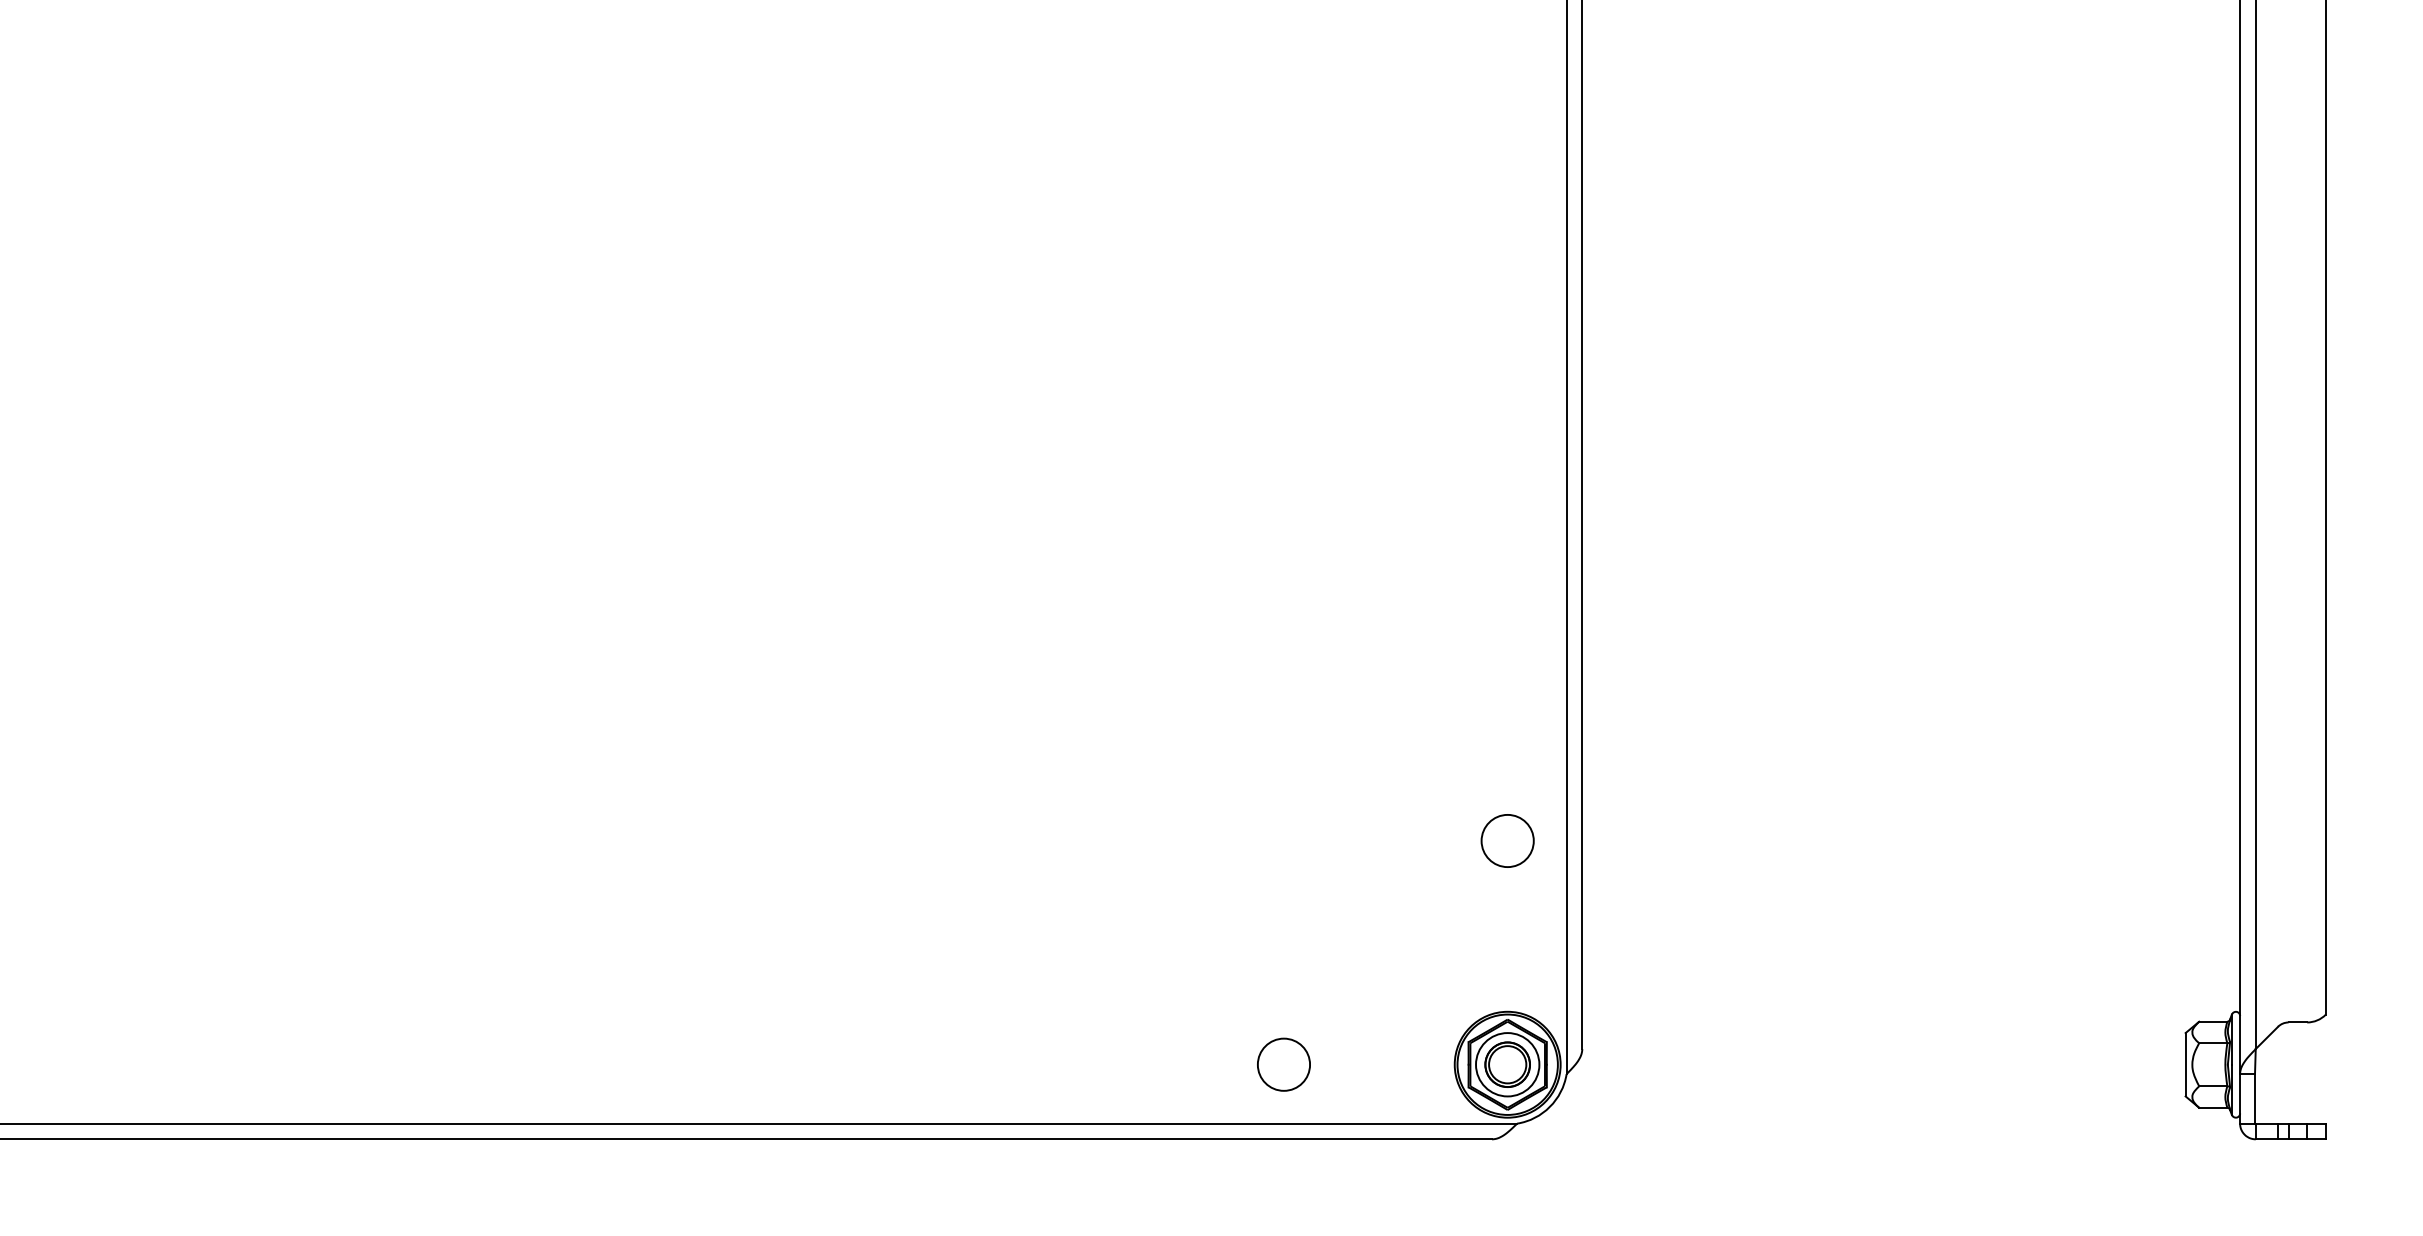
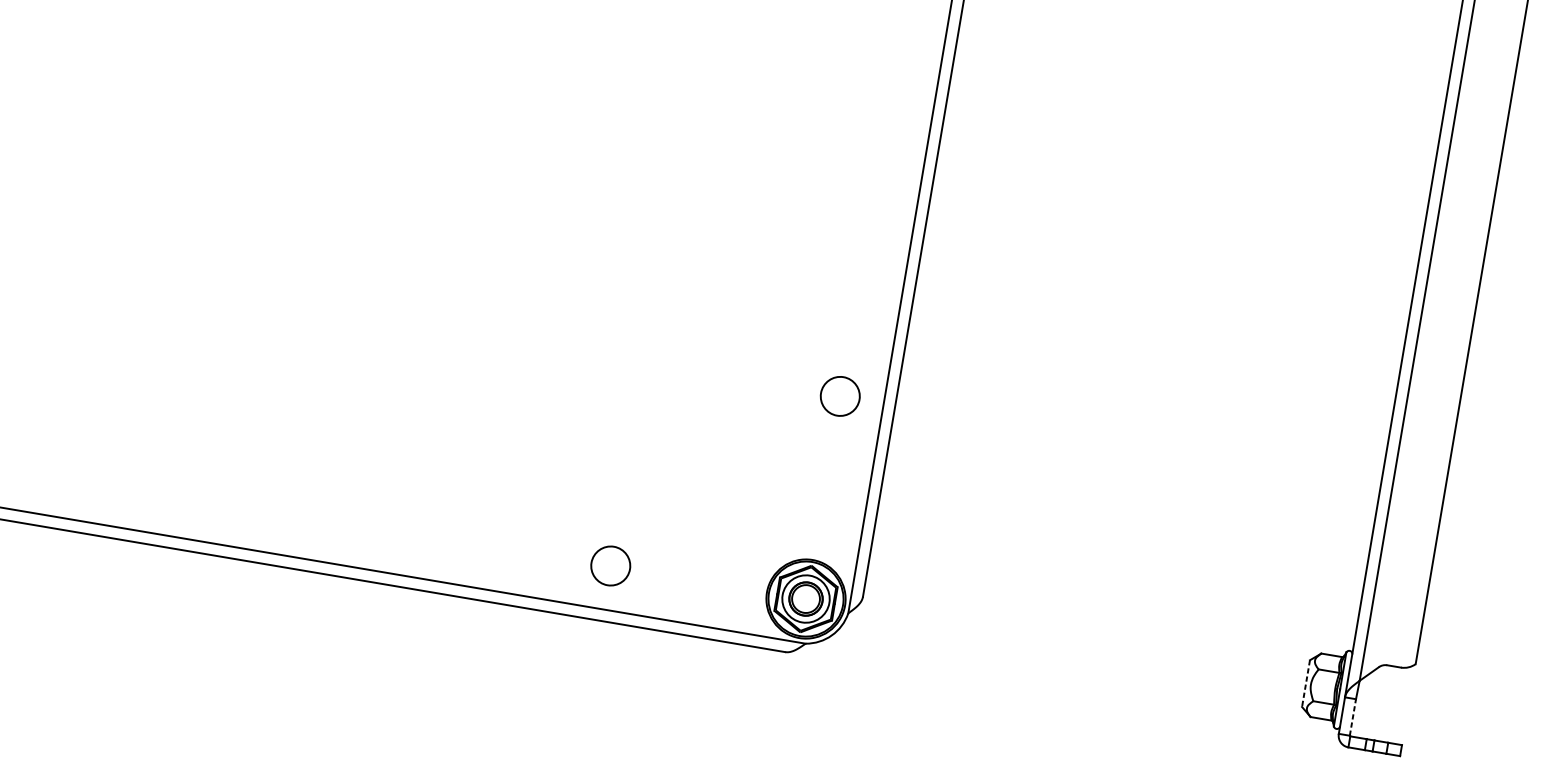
circle: (1507, 840) -> (840, 396), moved
circle: (1283, 1064) -> (610, 565), moved
line: (2185, 1064) -> (1305, 683), solid -> dashed
line: (2255, 1098) -> (1353, 717), solid -> dashed

